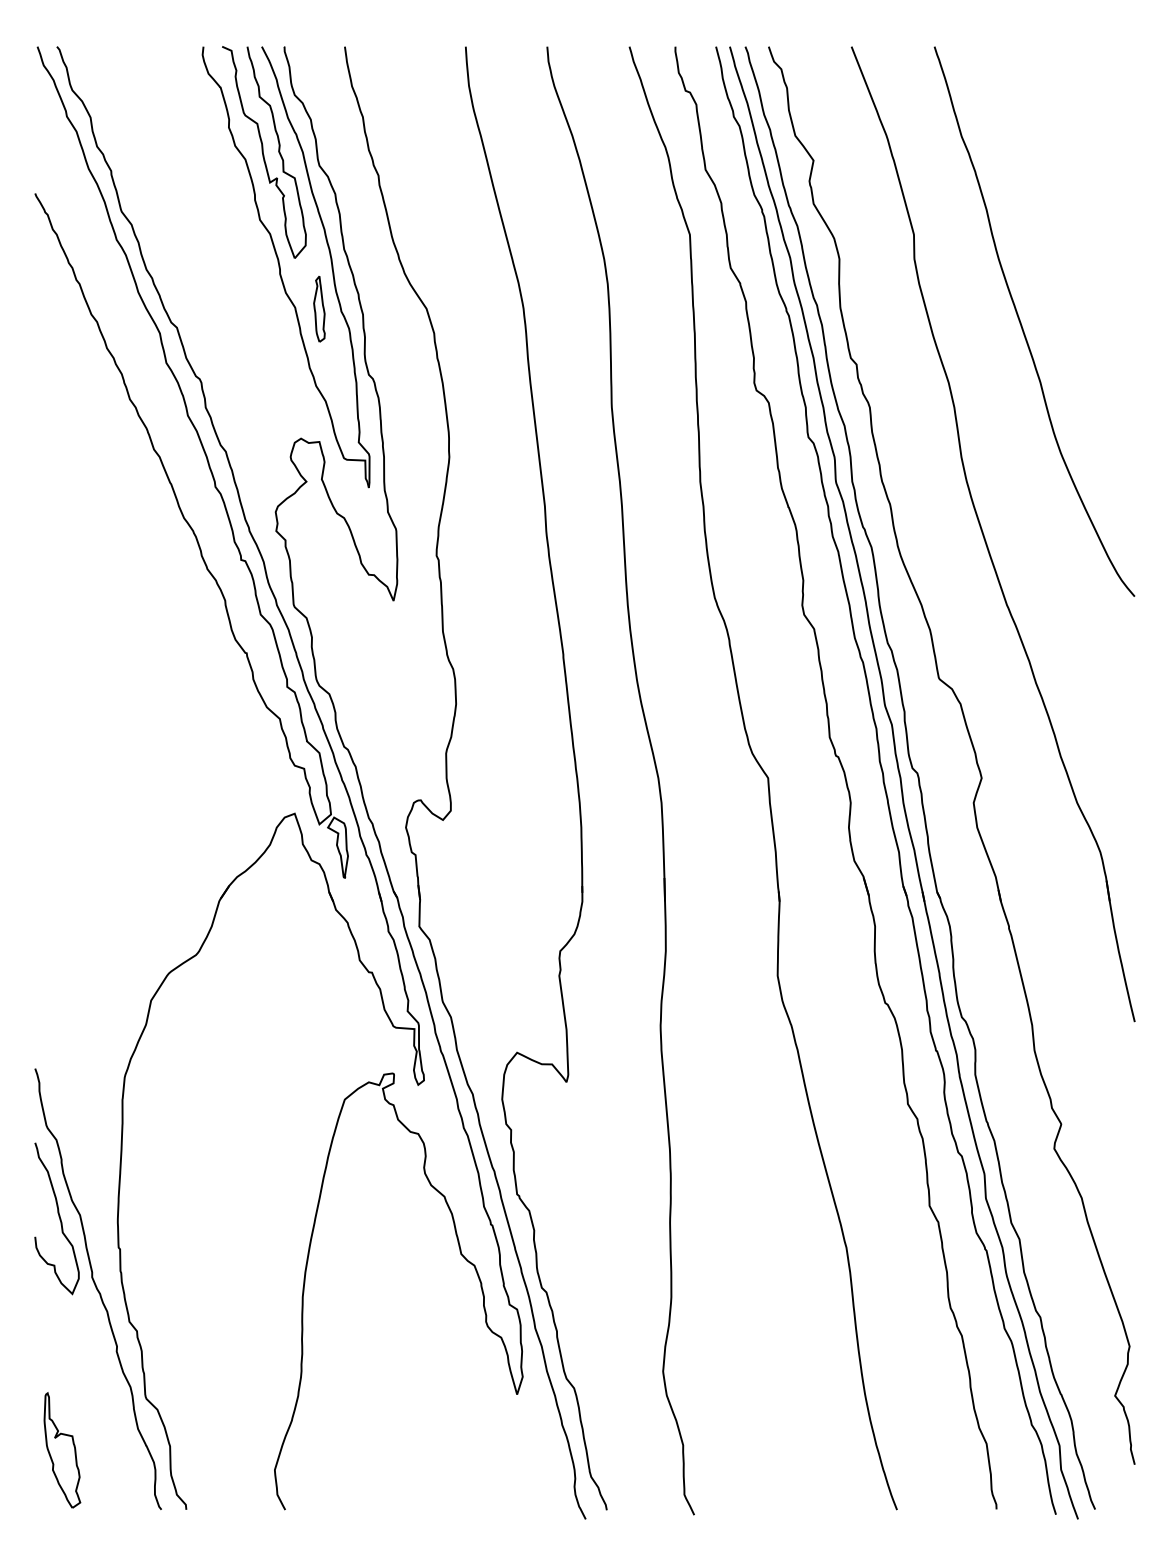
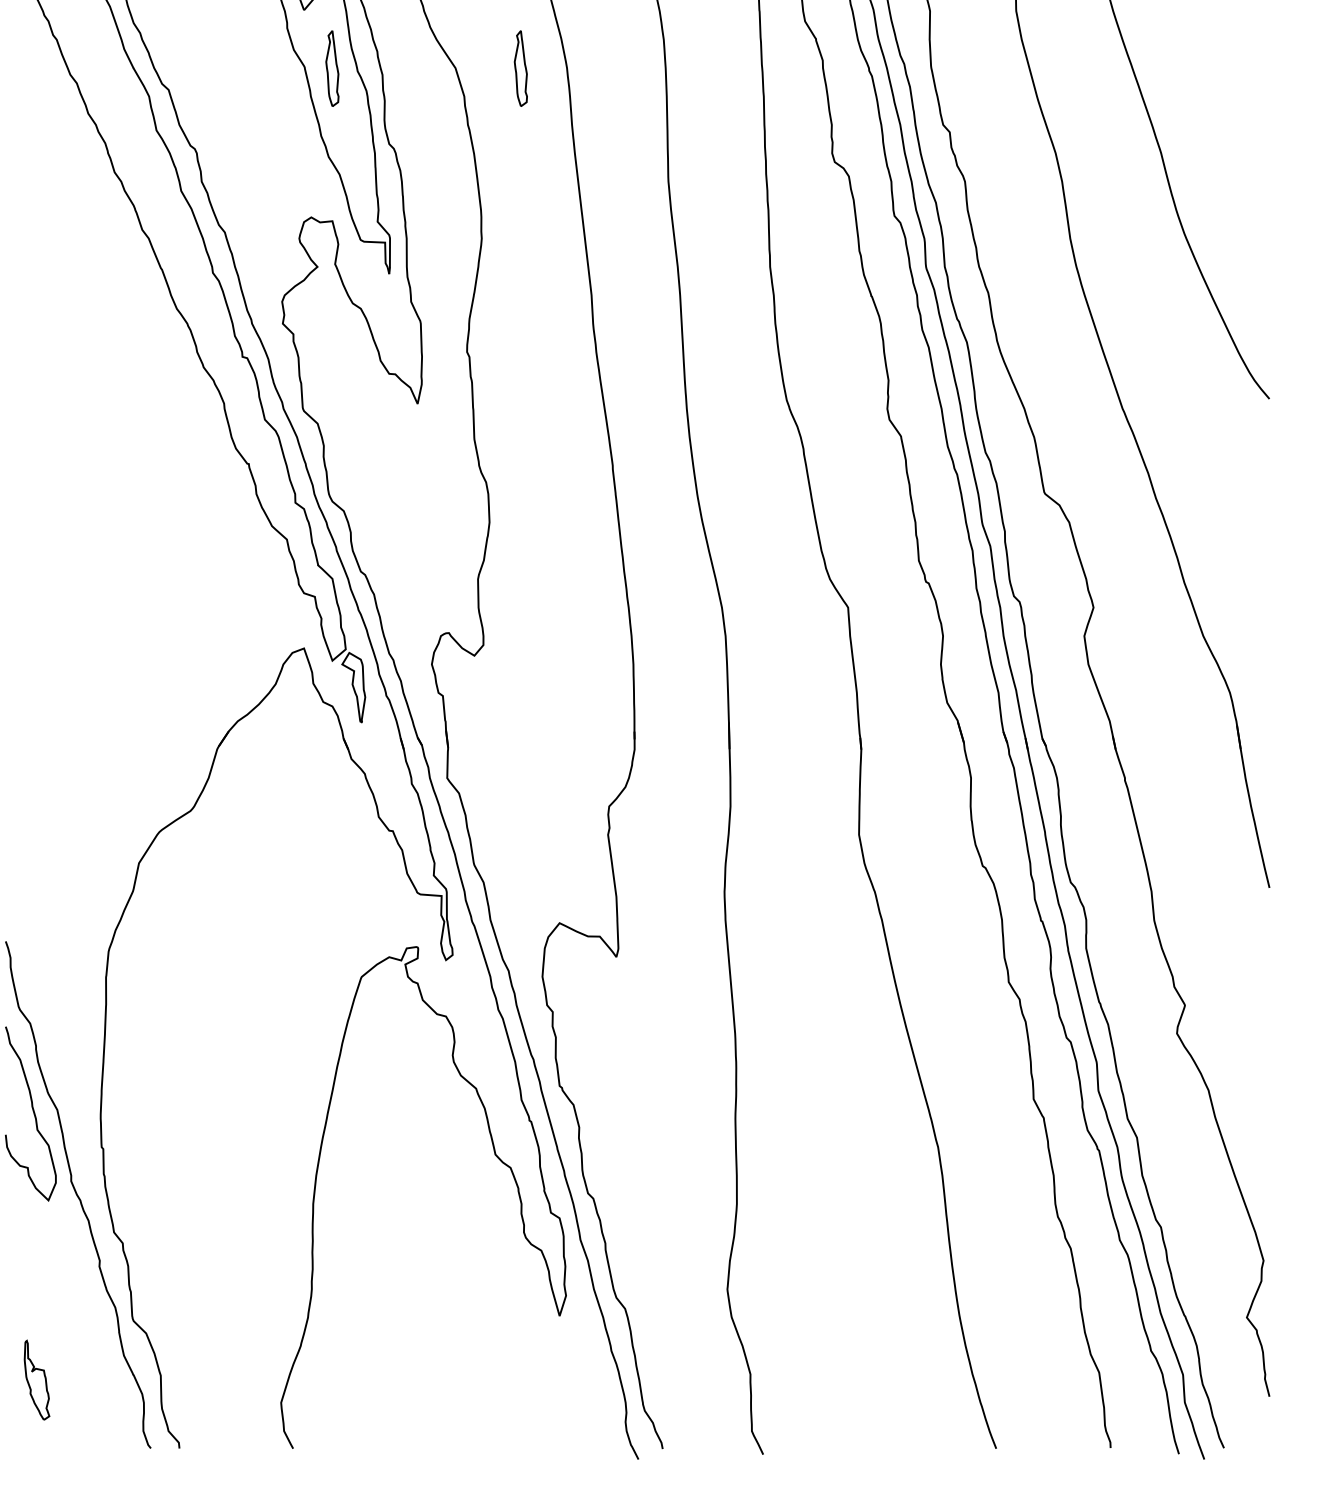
part: (483, 309) -> (520, 68), added
part: (62, 1450) -> (37, 1380), size x0.6

